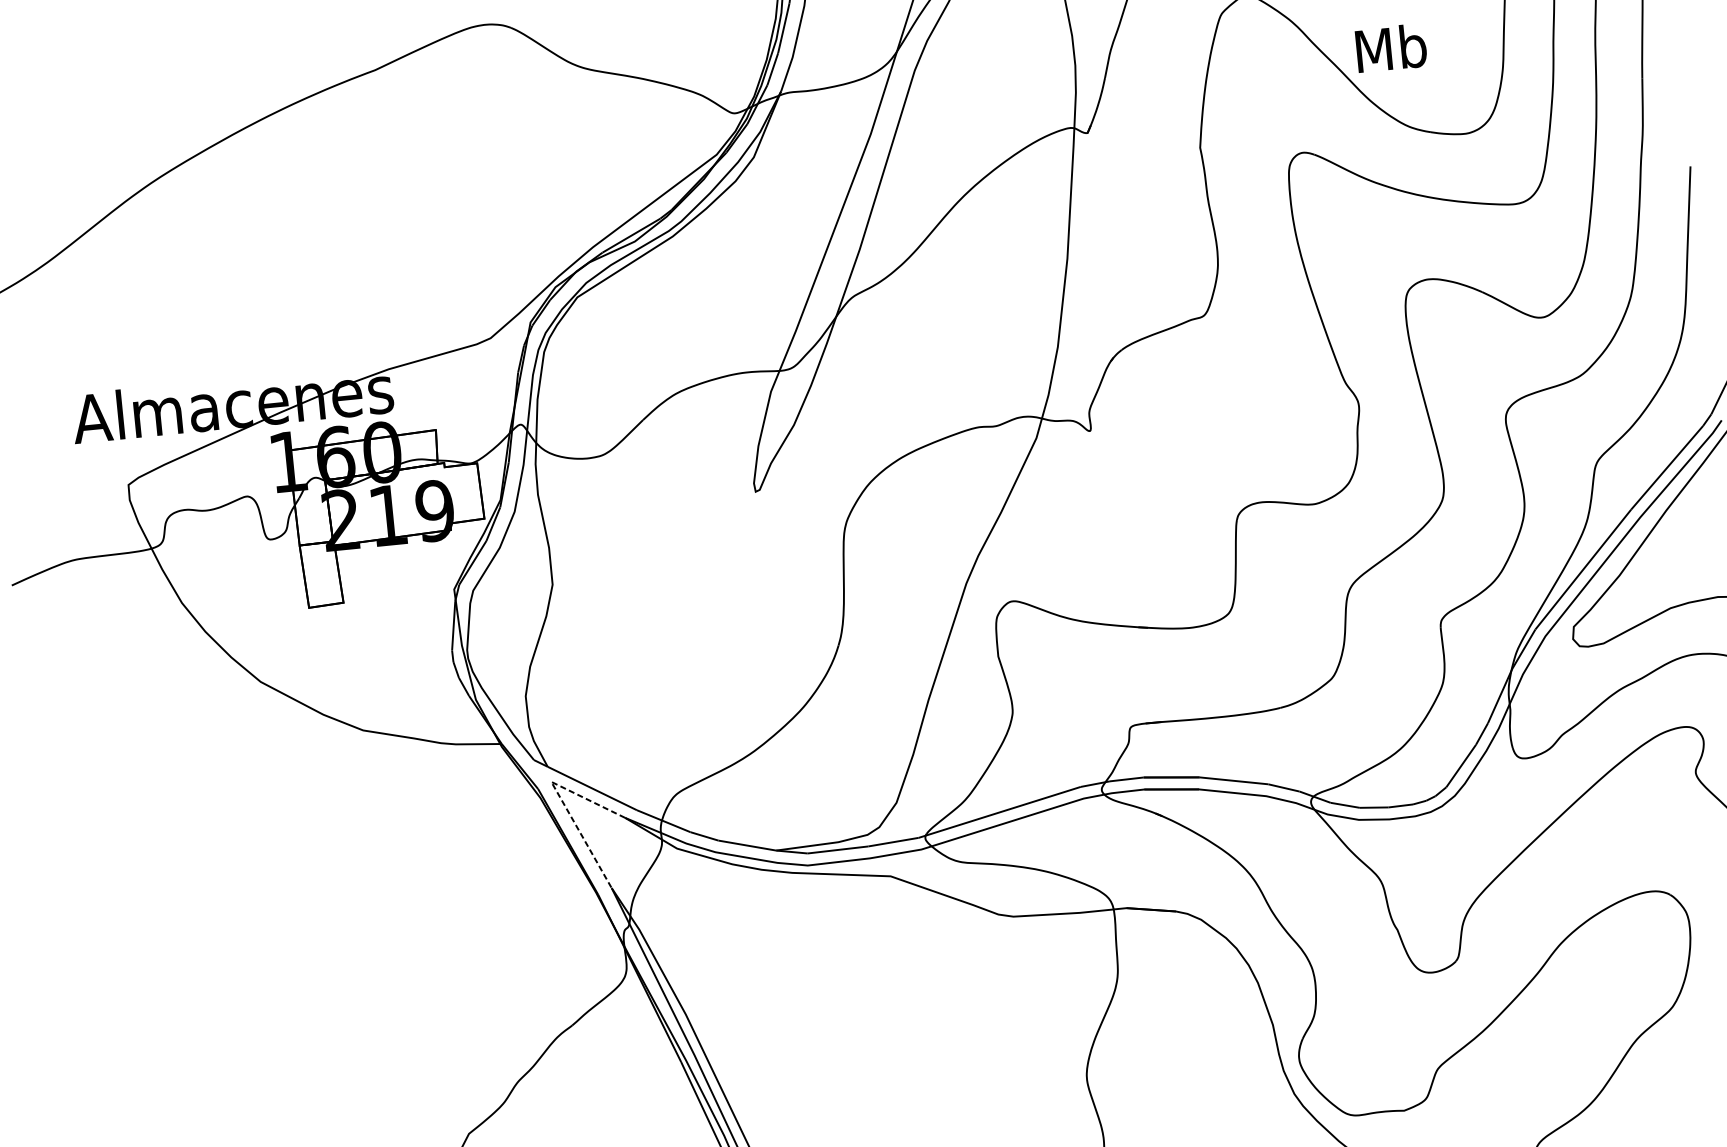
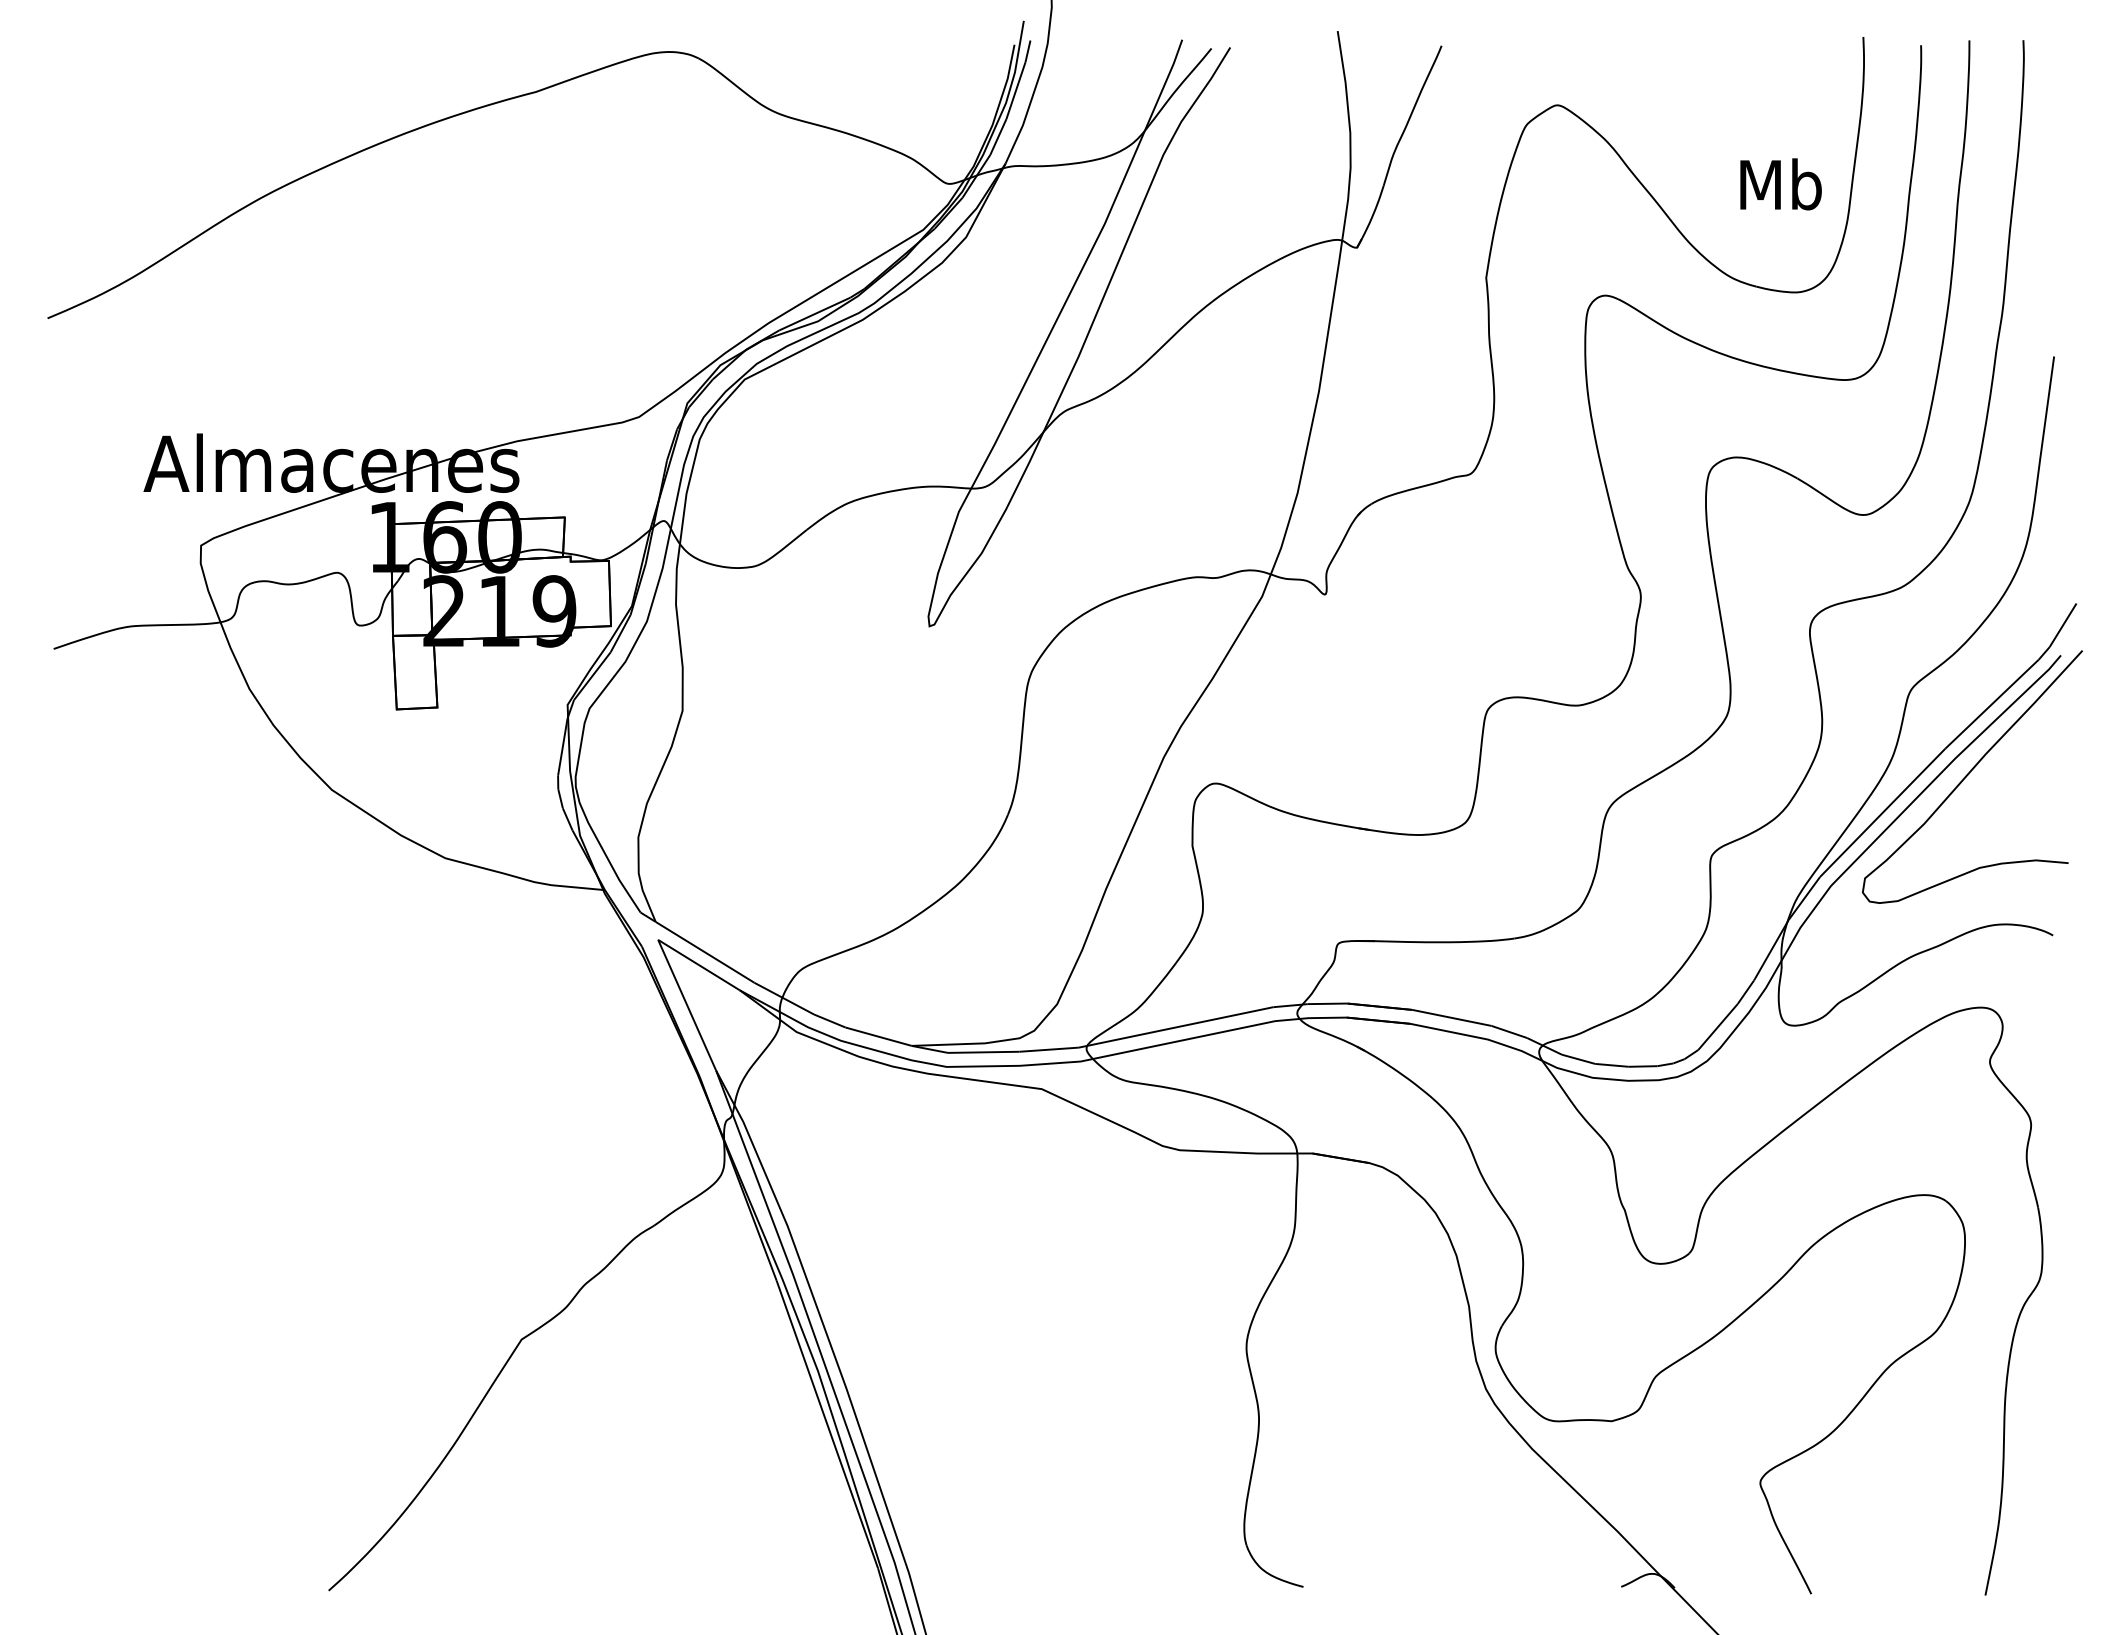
text: (1390, 48) -> (1780, 184), moved
line: (560, 798) -> (667, 960), dashed -> solid

